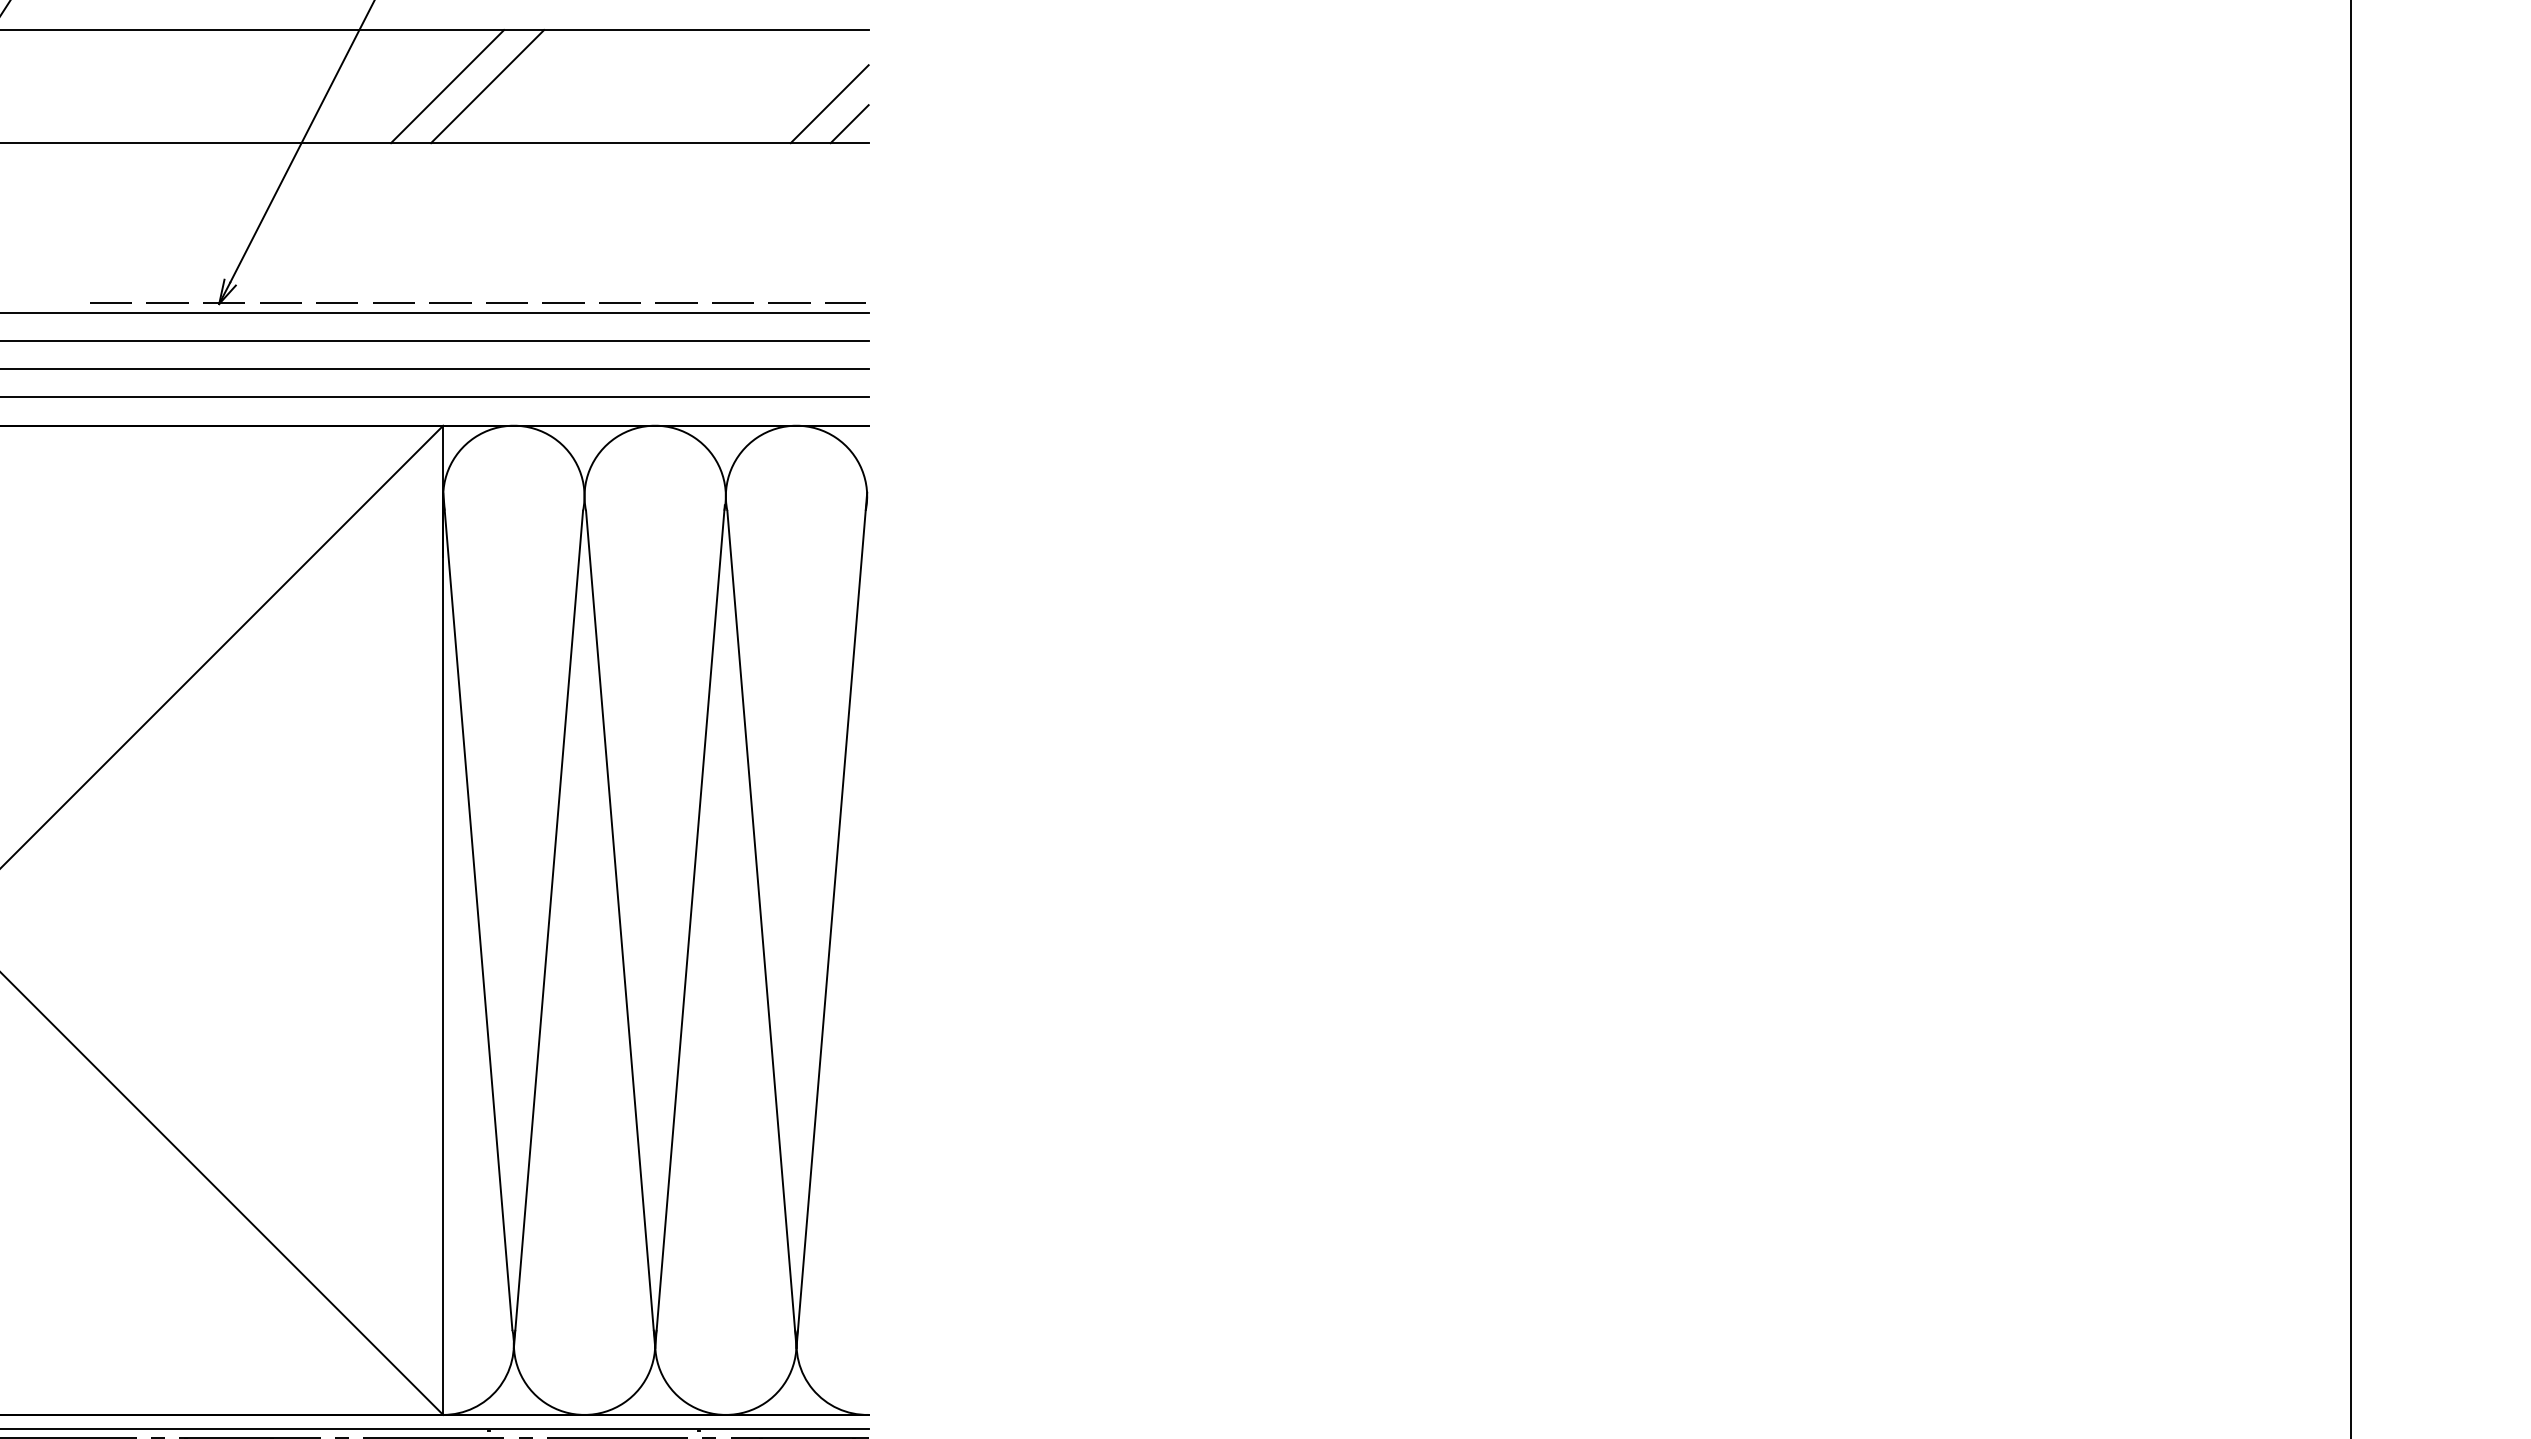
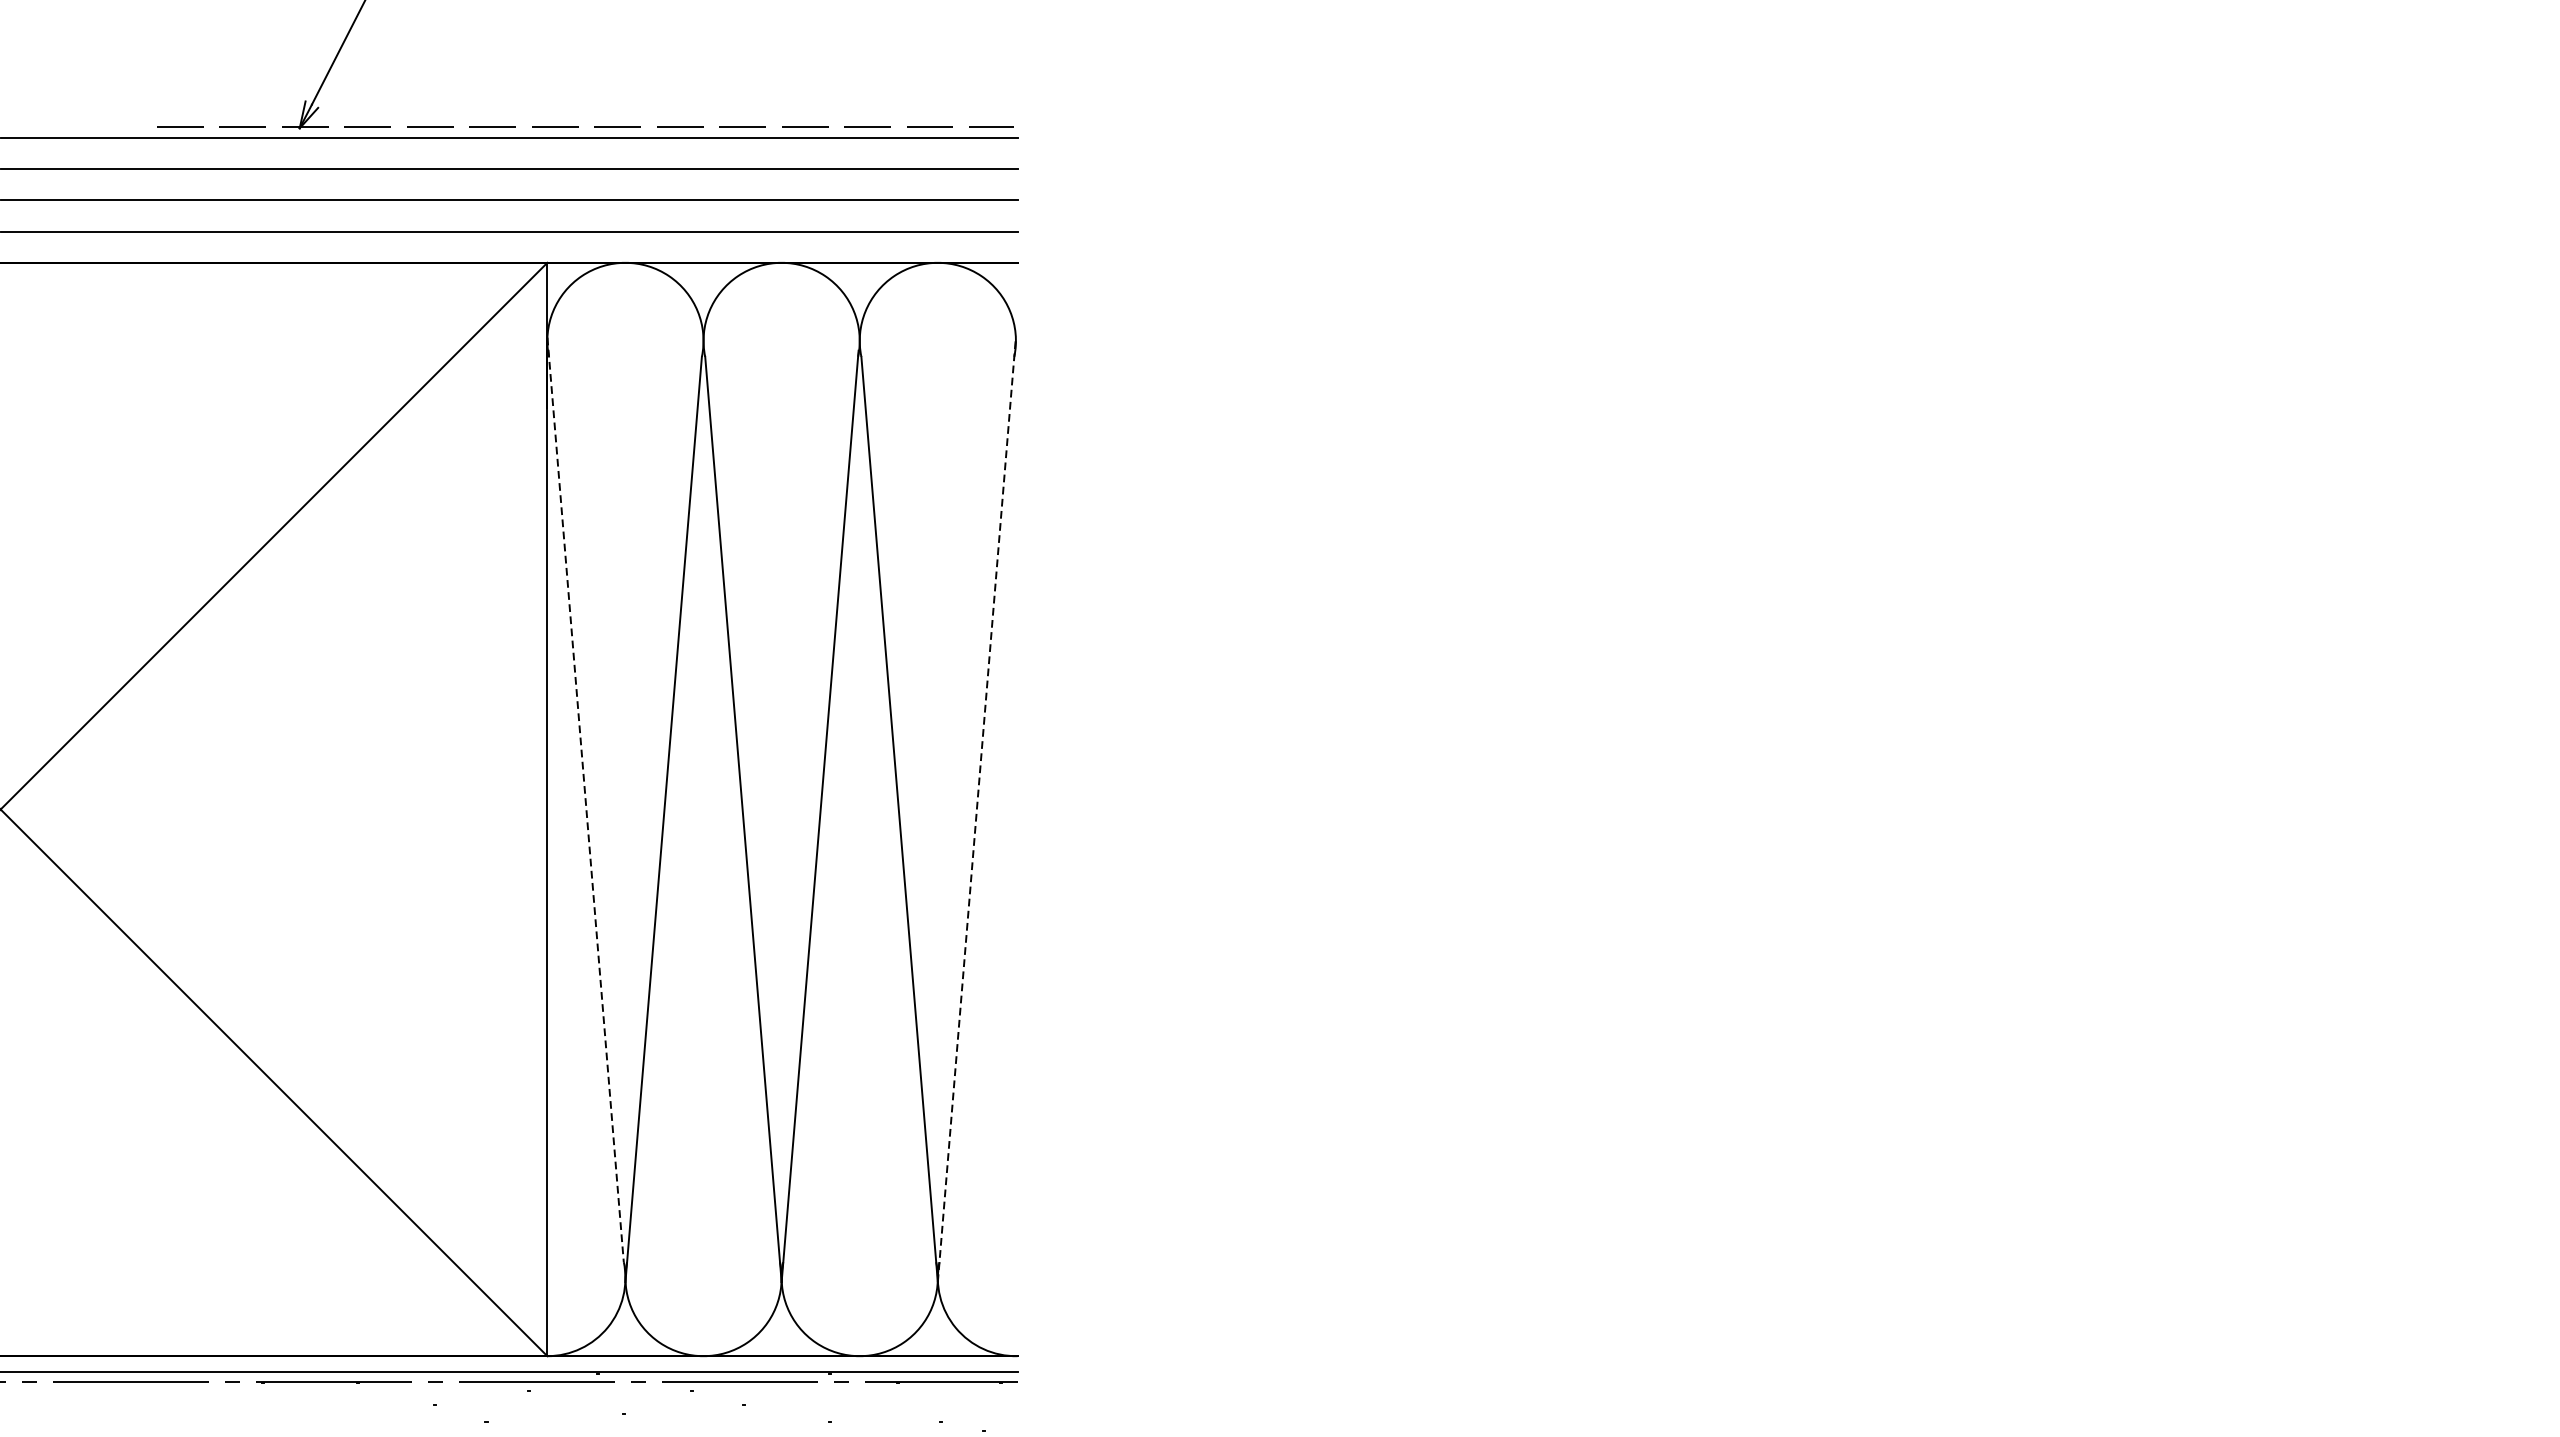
line: (477, 911) -> (585, 799), solid -> dashed
line: (831, 919) -> (976, 808), solid -> dashed

